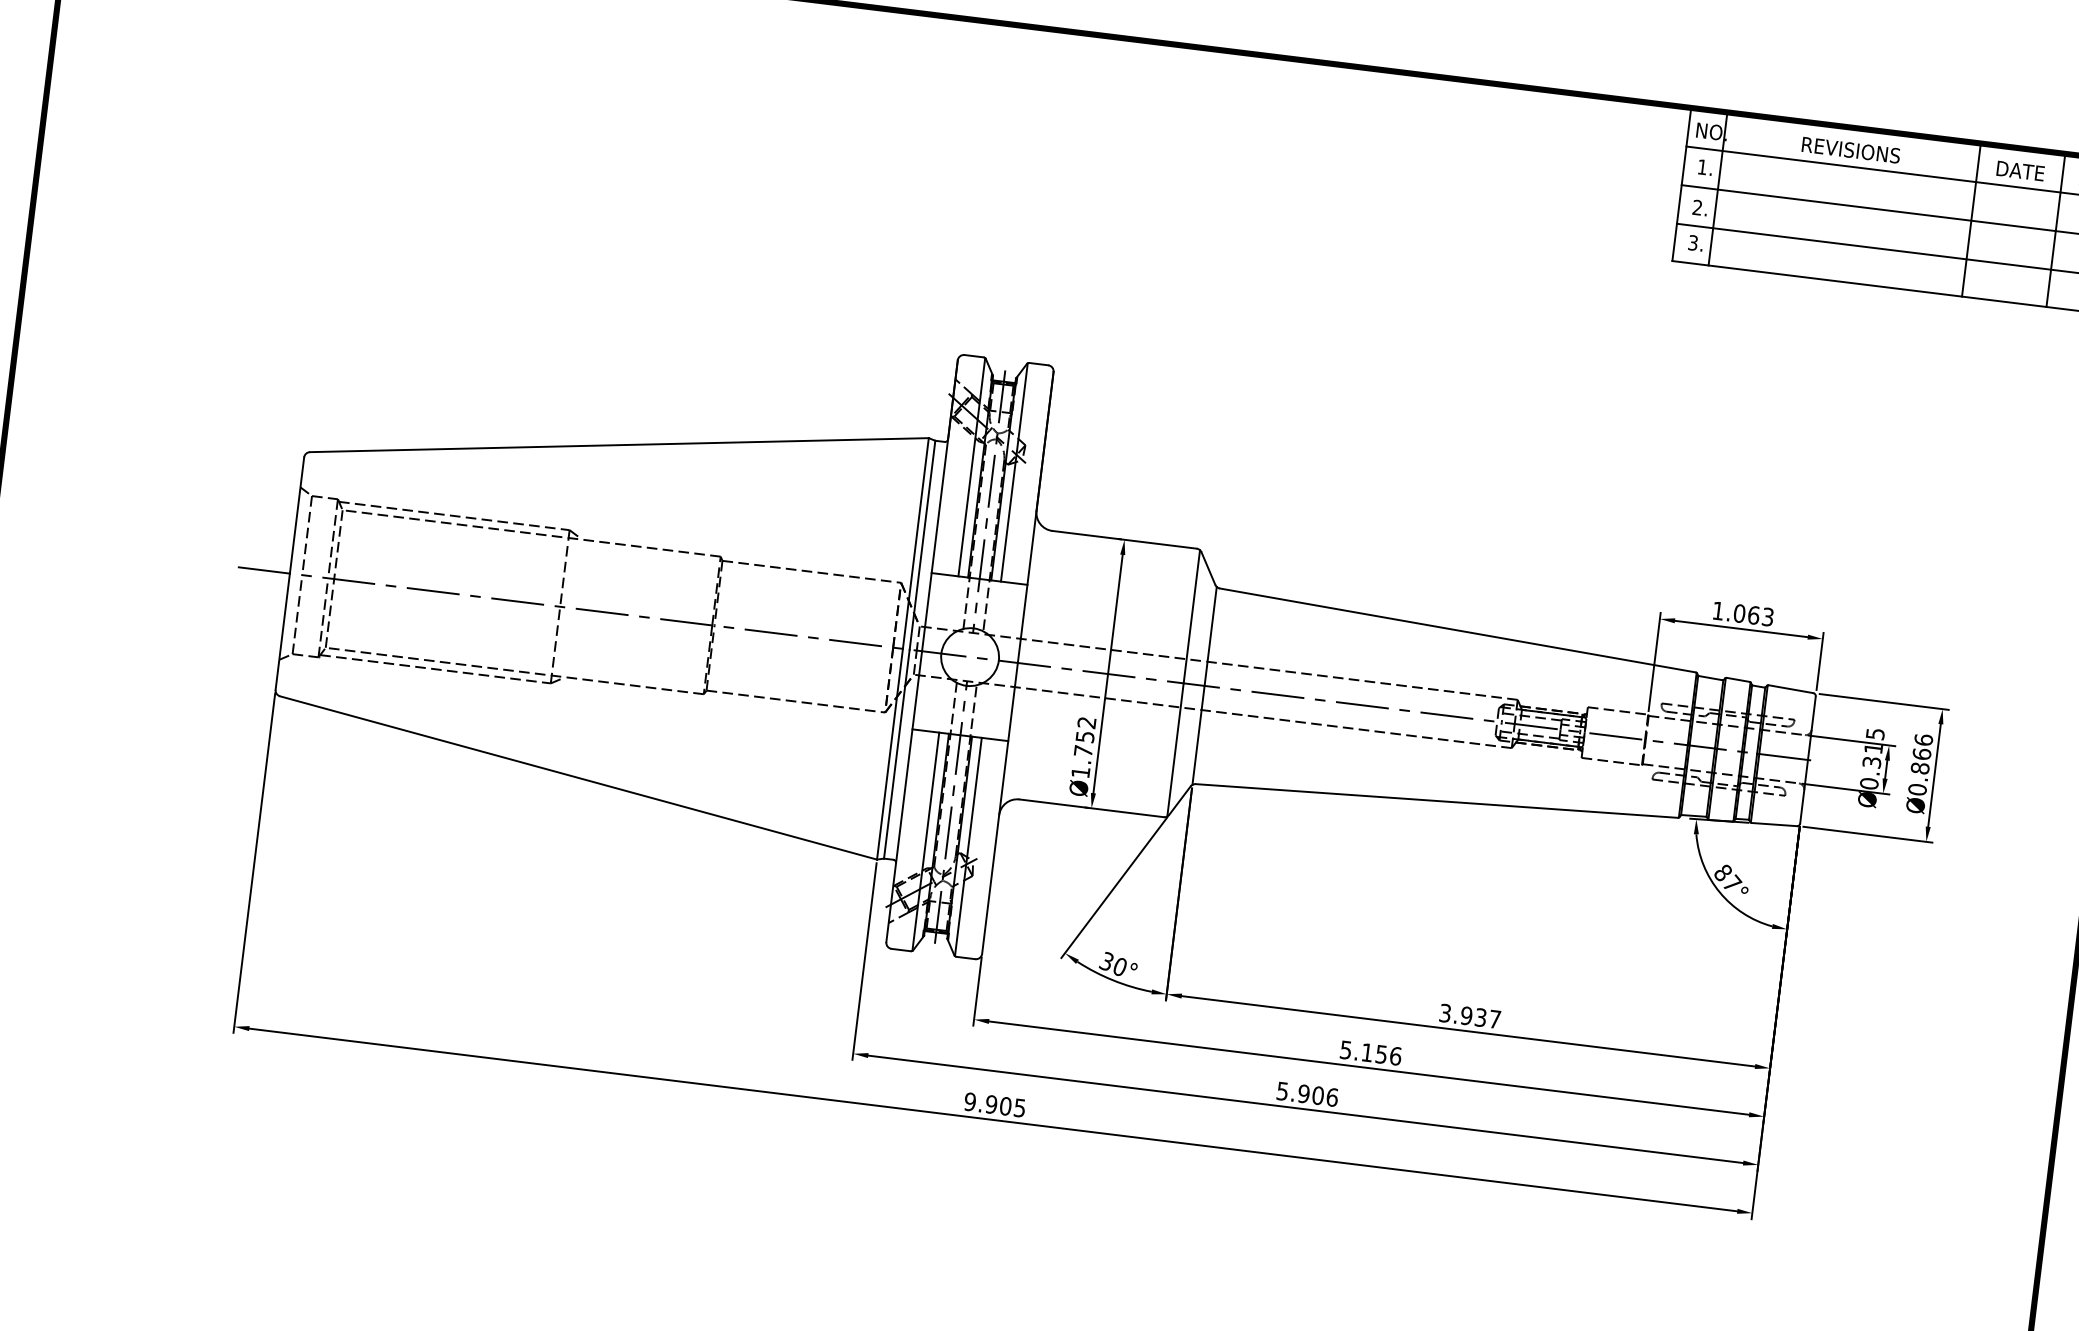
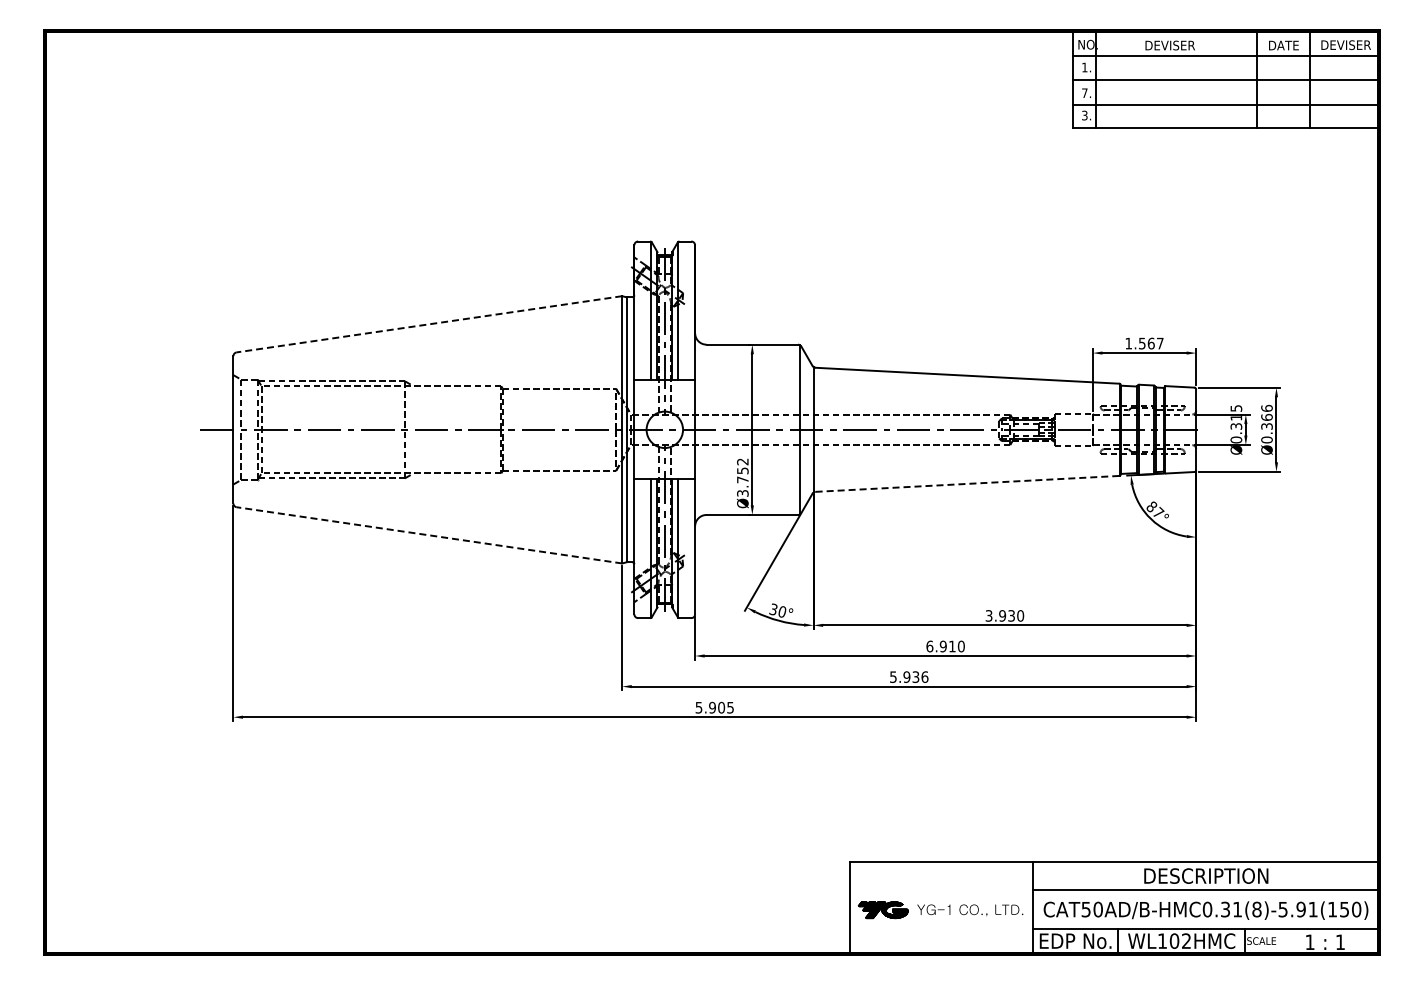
text: (1851, 150) -> (1176, 45), REVISIONS -> DEVISER
text: (1697, 206) -> (1084, 92), 2. -> 7.
line: (619, 445) -> (429, 324), solid -> dashed
text: (1752, 615) -> (1150, 343), 1.063 -> 1.567
text: (1919, 768) -> (1266, 426), Ø0.866 -> Ø0.366
text: (1080, 772) -> (742, 493), Ø1.752 -> Ø3.752
line: (578, 778) -> (429, 535), solid -> dashed
line: (1435, 800) -> (966, 483), solid -> dashed
text: (1494, 1018) -> (1020, 615), 3.937 -> 3.930
text: (1370, 1053) -> (945, 646), 5.156 -> 6.910
text: (1317, 1094) -> (915, 676), 5.906 -> 5.936
text: (969, 1101) -> (698, 707), 9.905 -> 5.905

